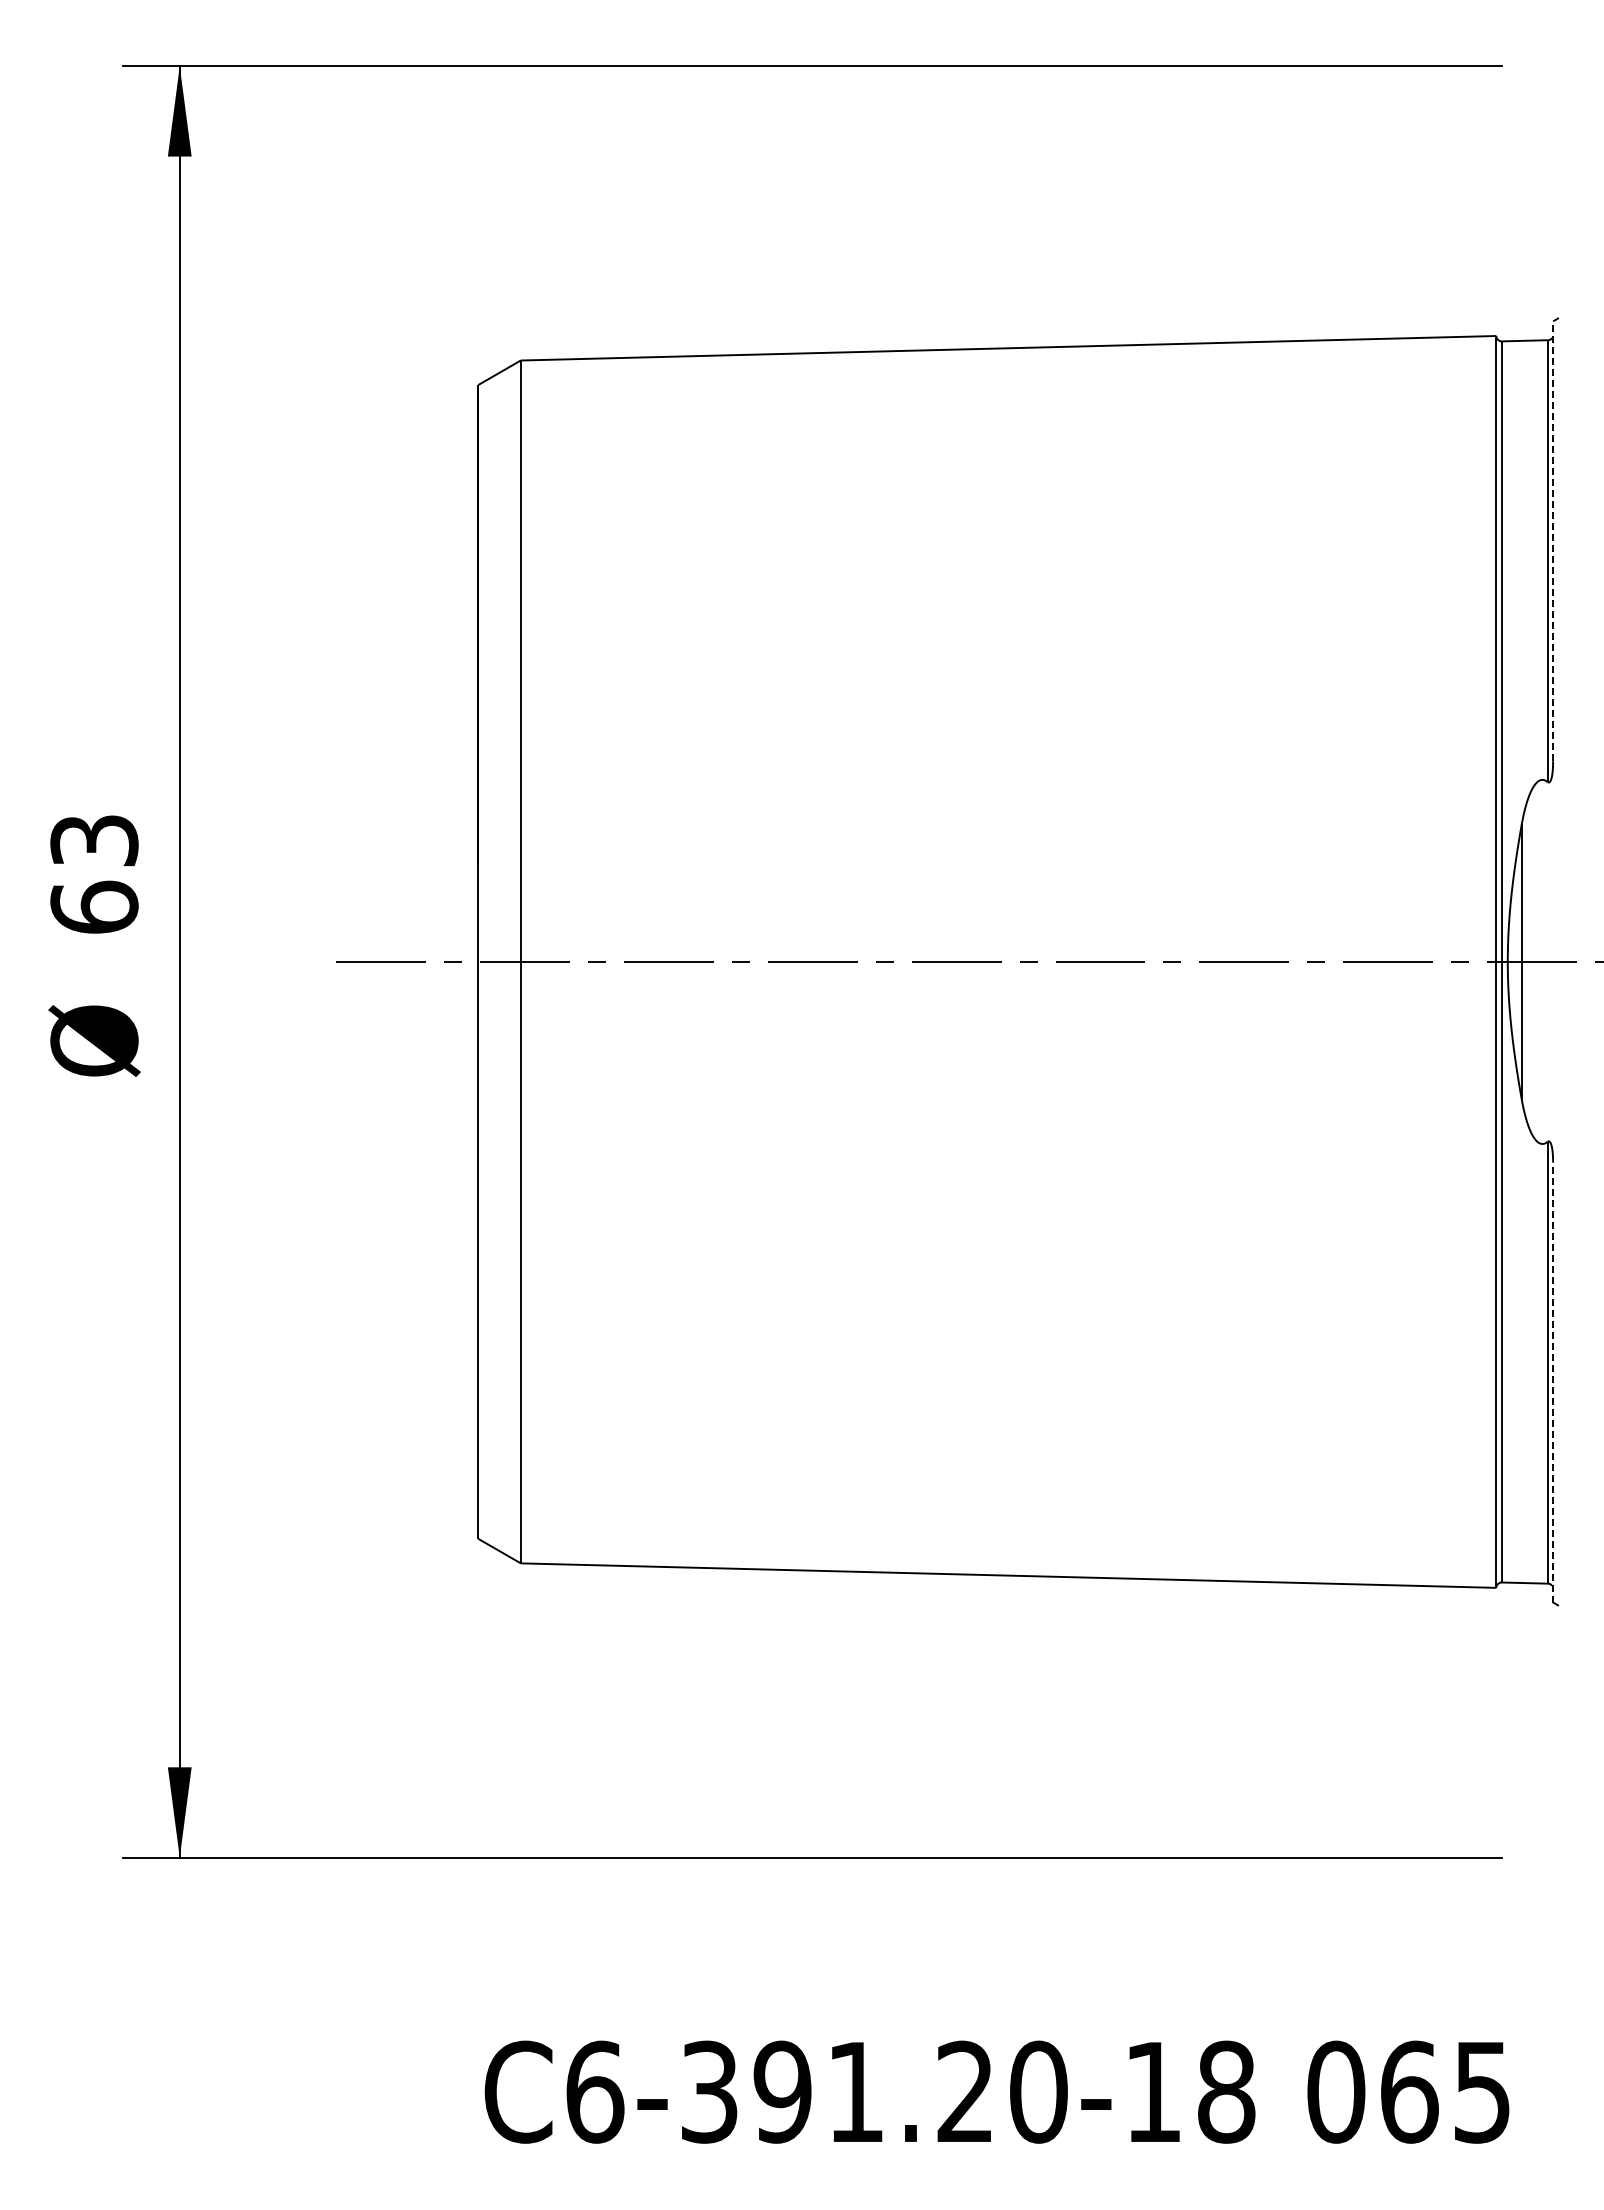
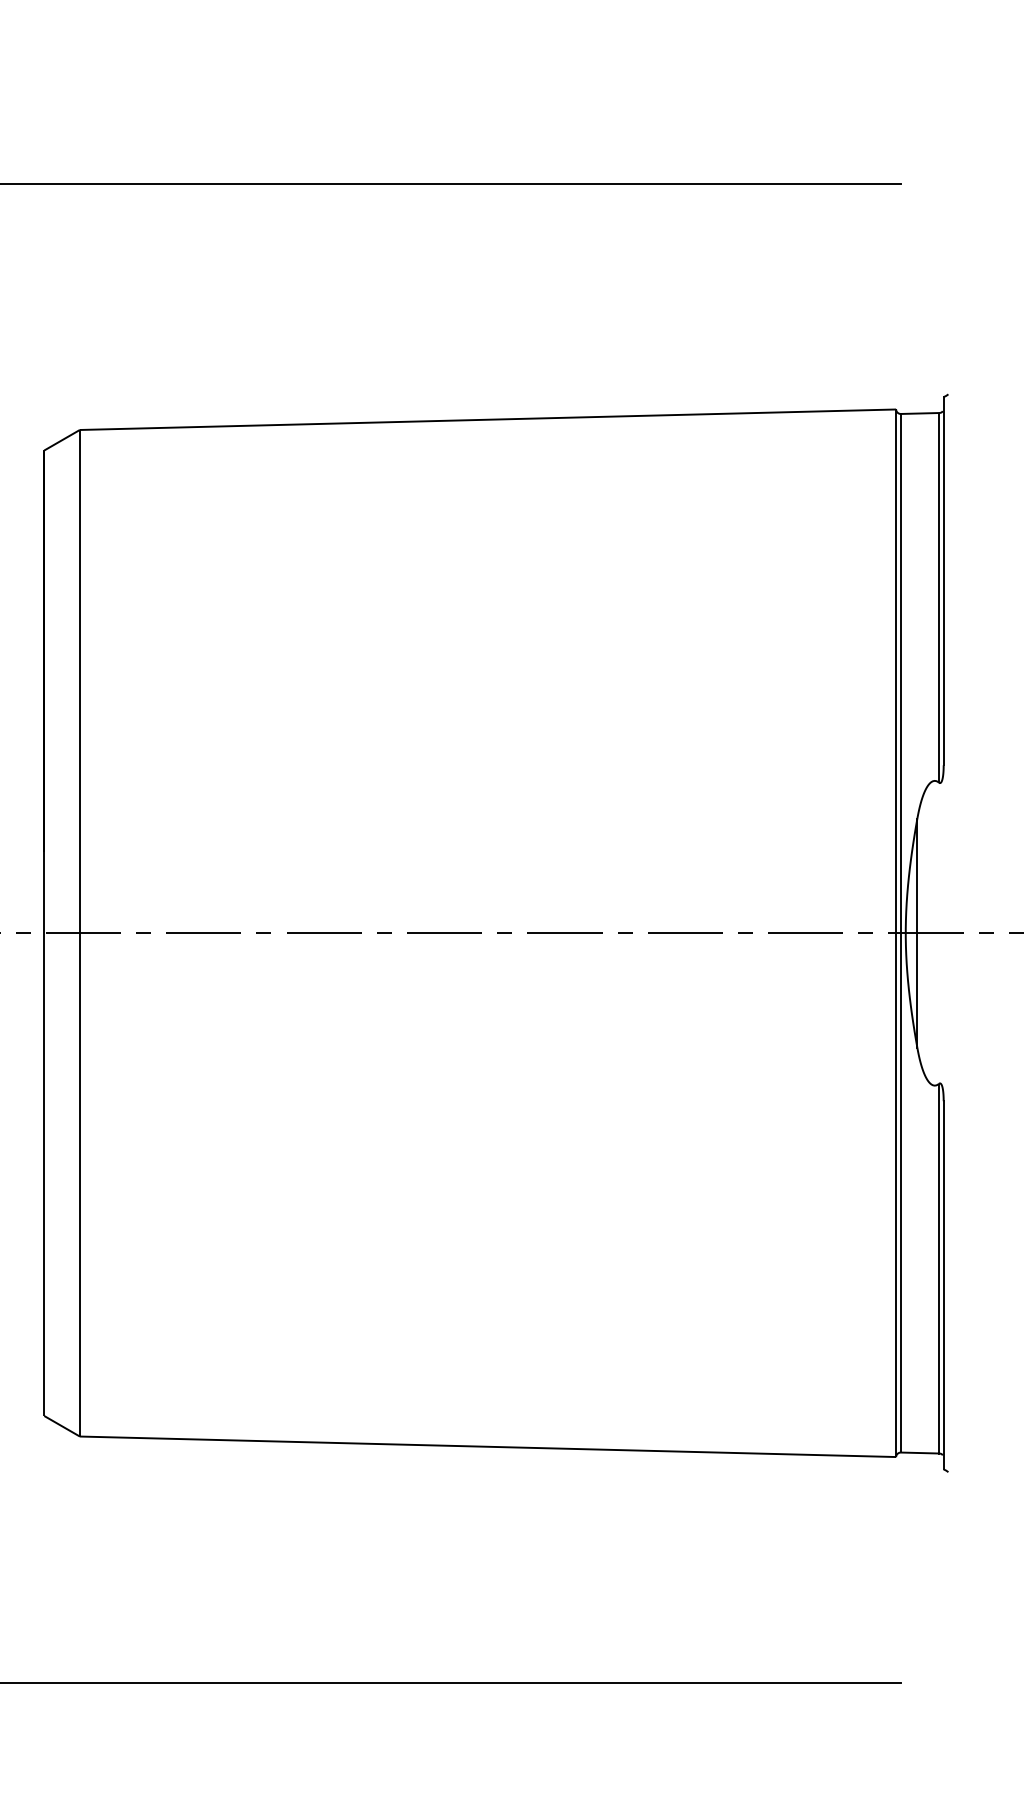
line: (1553, 541) -> (944, 581), dashed -> solid
line: (1553, 1382) -> (944, 1285), dashed -> solid

